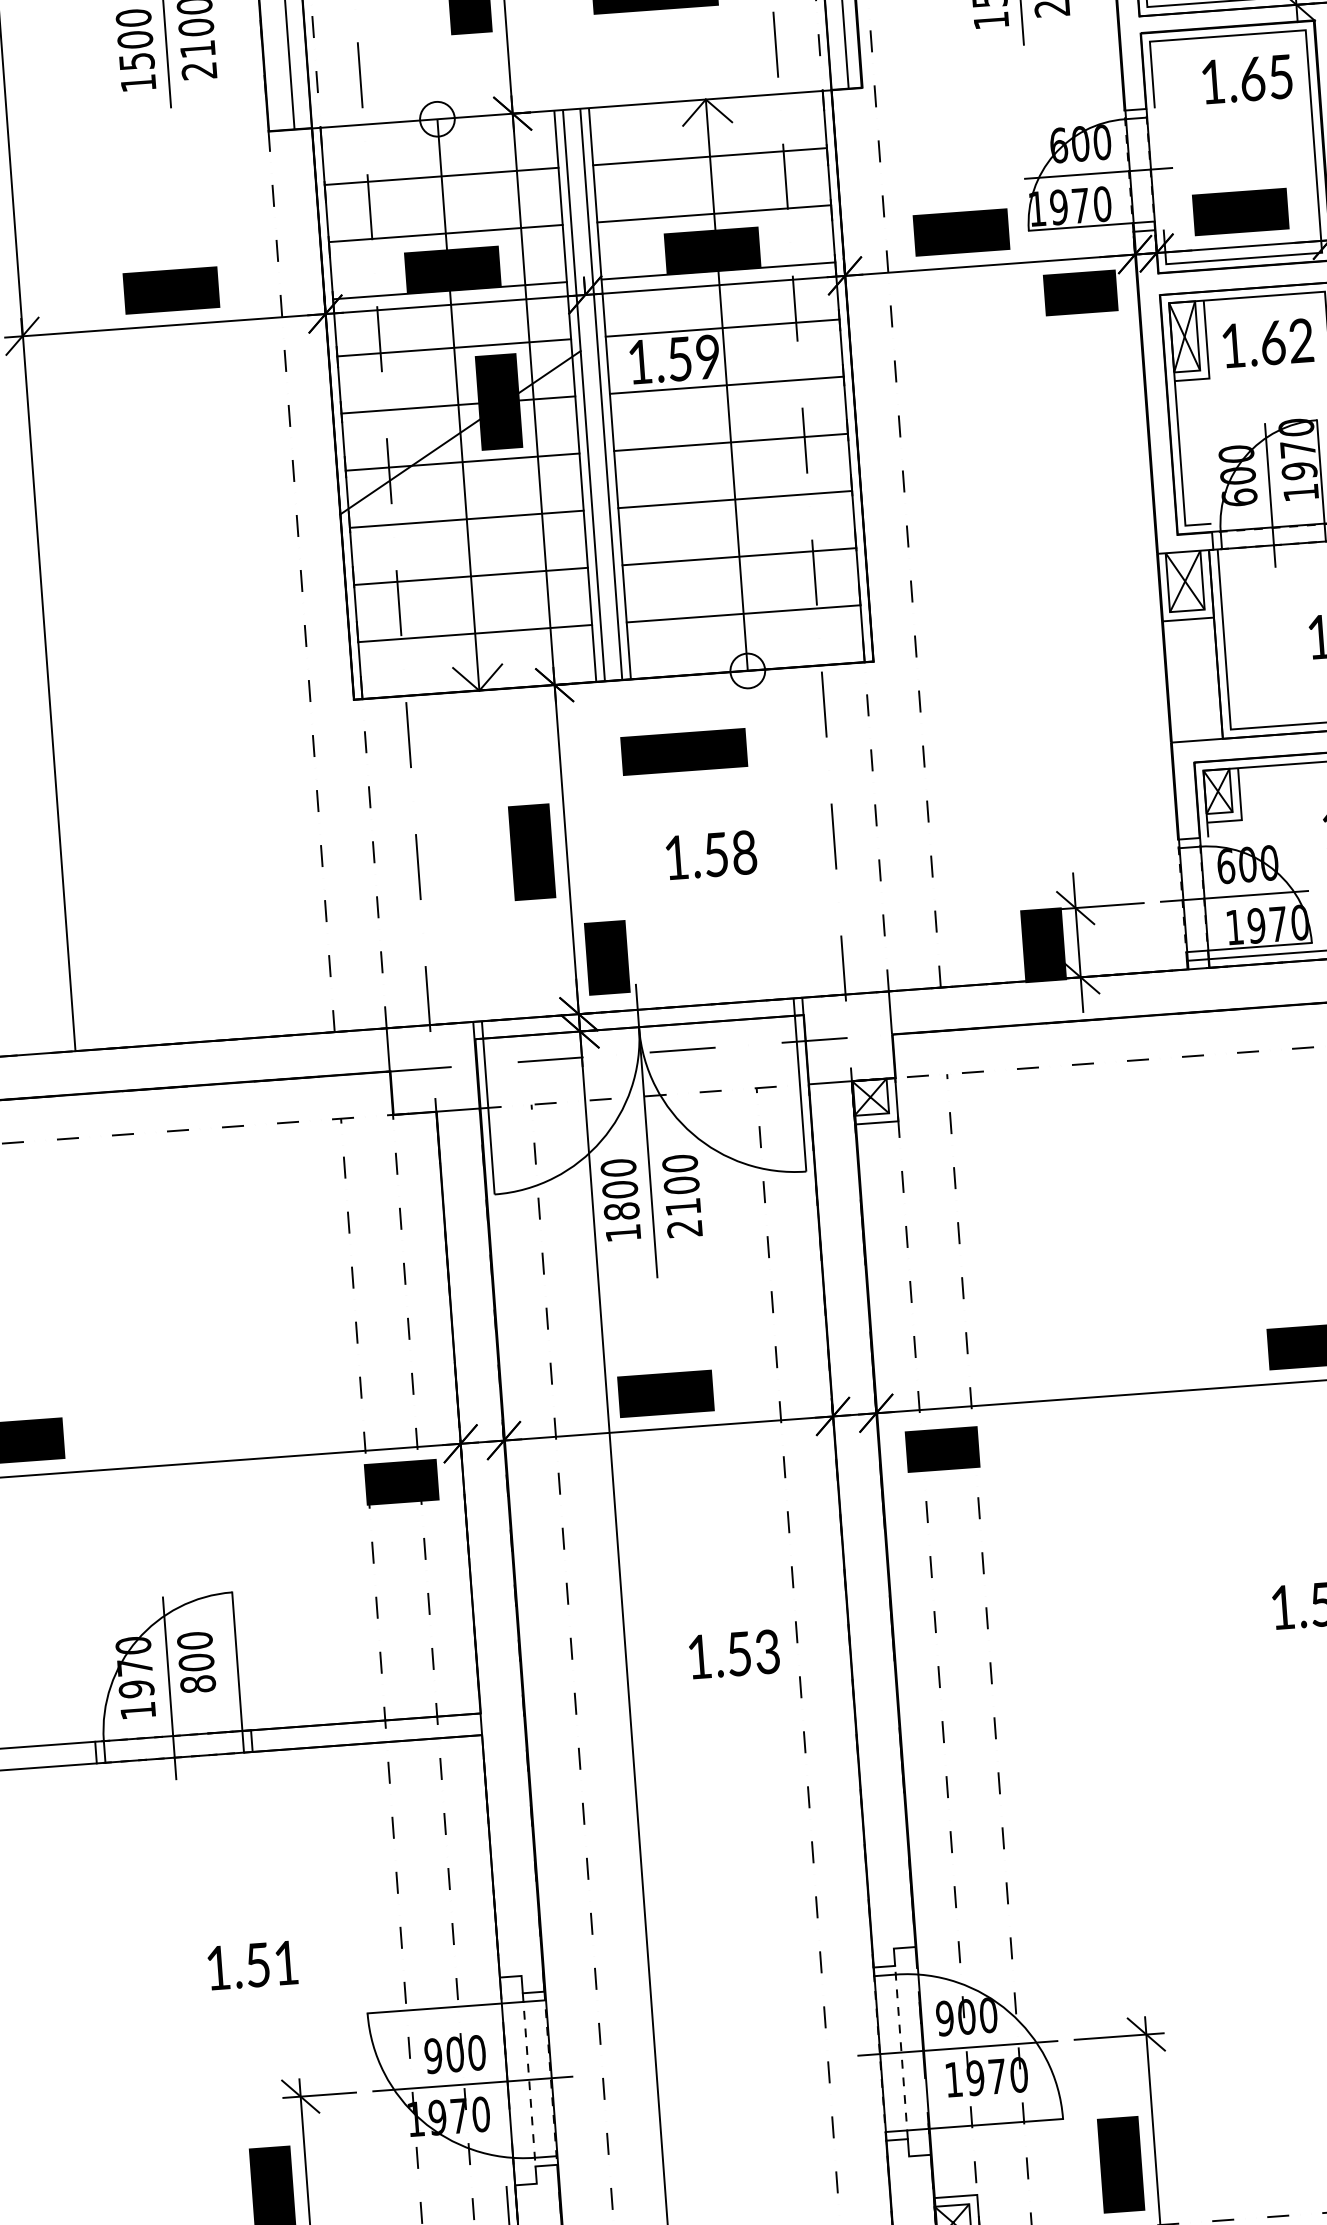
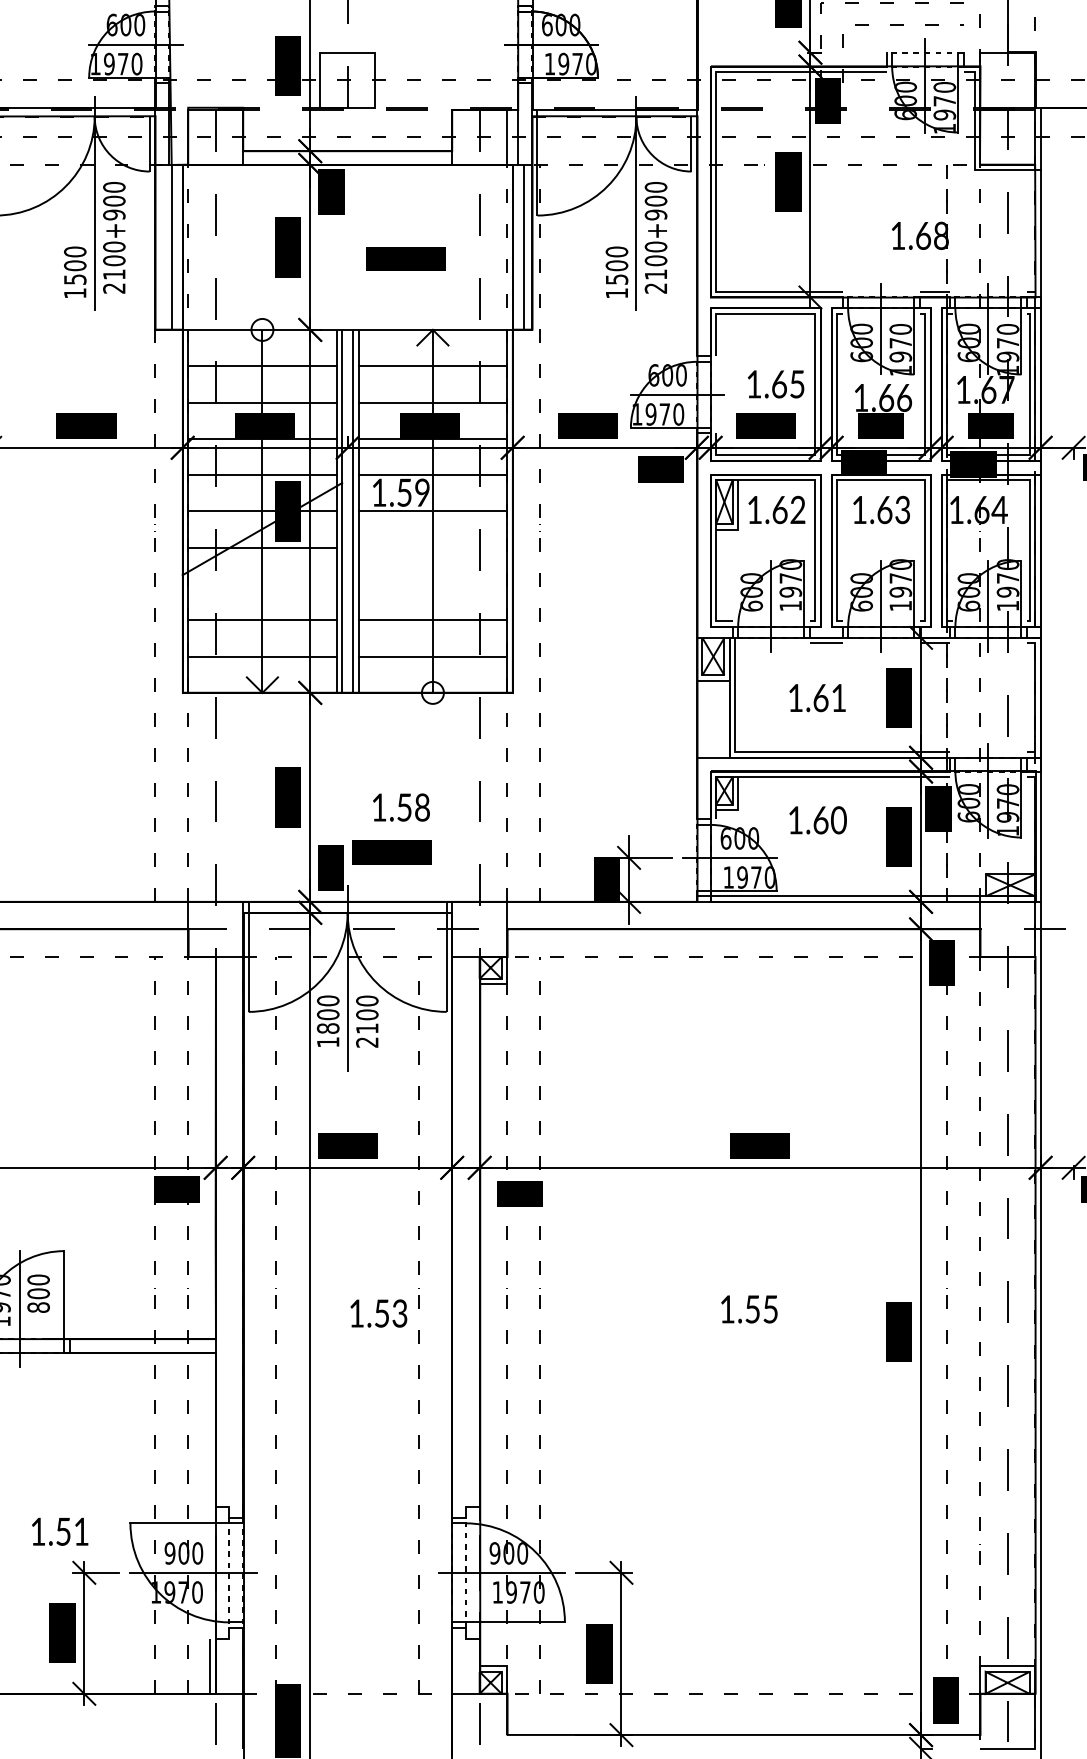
text: (1248, 79) -> (776, 384), moved
line: (730, 442) -> (432, 547), removed
line: (734, 500) -> (432, 584), removed
line: (466, 520) -> (262, 584), removed
text: (683, 752) -> (391, 852), moved
text: (253, 1965) -> (60, 1531), moved

